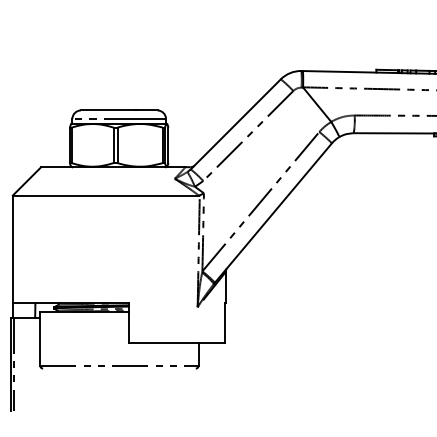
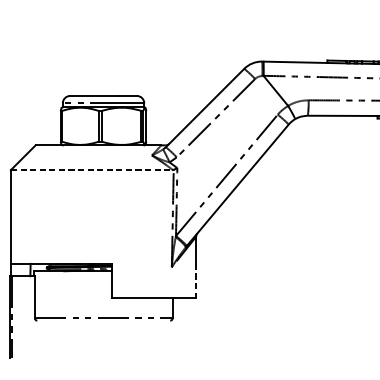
line: (106, 195) -> (92, 169), solid -> dashed
line: (224, 323) -> (195, 281), solid -> dashed

